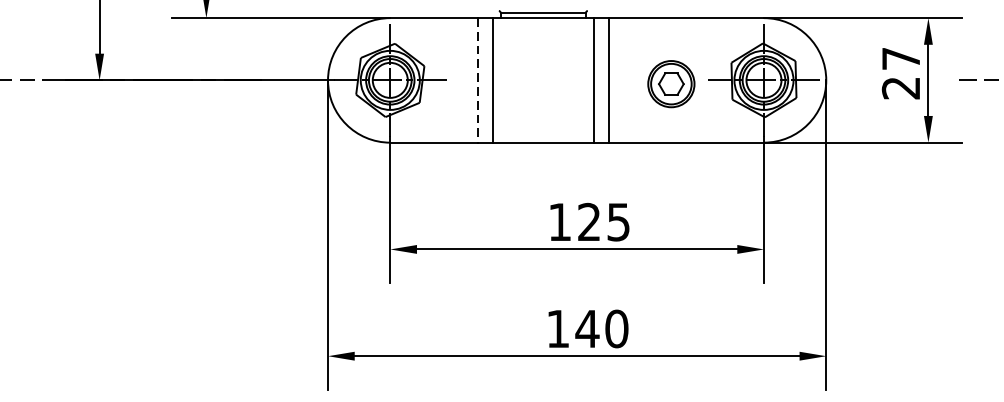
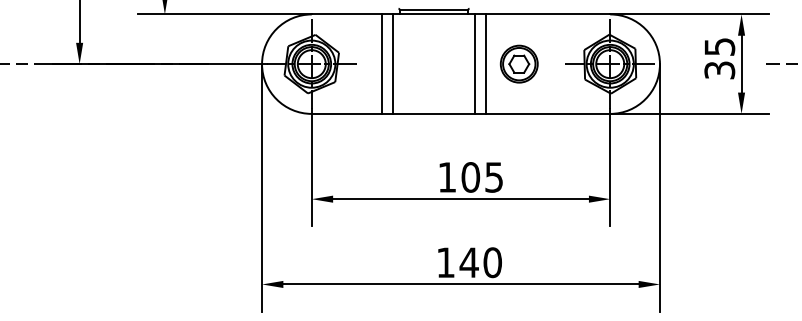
text: (900, 73) -> (719, 58), 27 -> 35
line: (477, 80) -> (381, 64), dashed -> solid
part: (670, 83) -> (518, 63), moved
text: (589, 222) -> (470, 177), 125 -> 105

